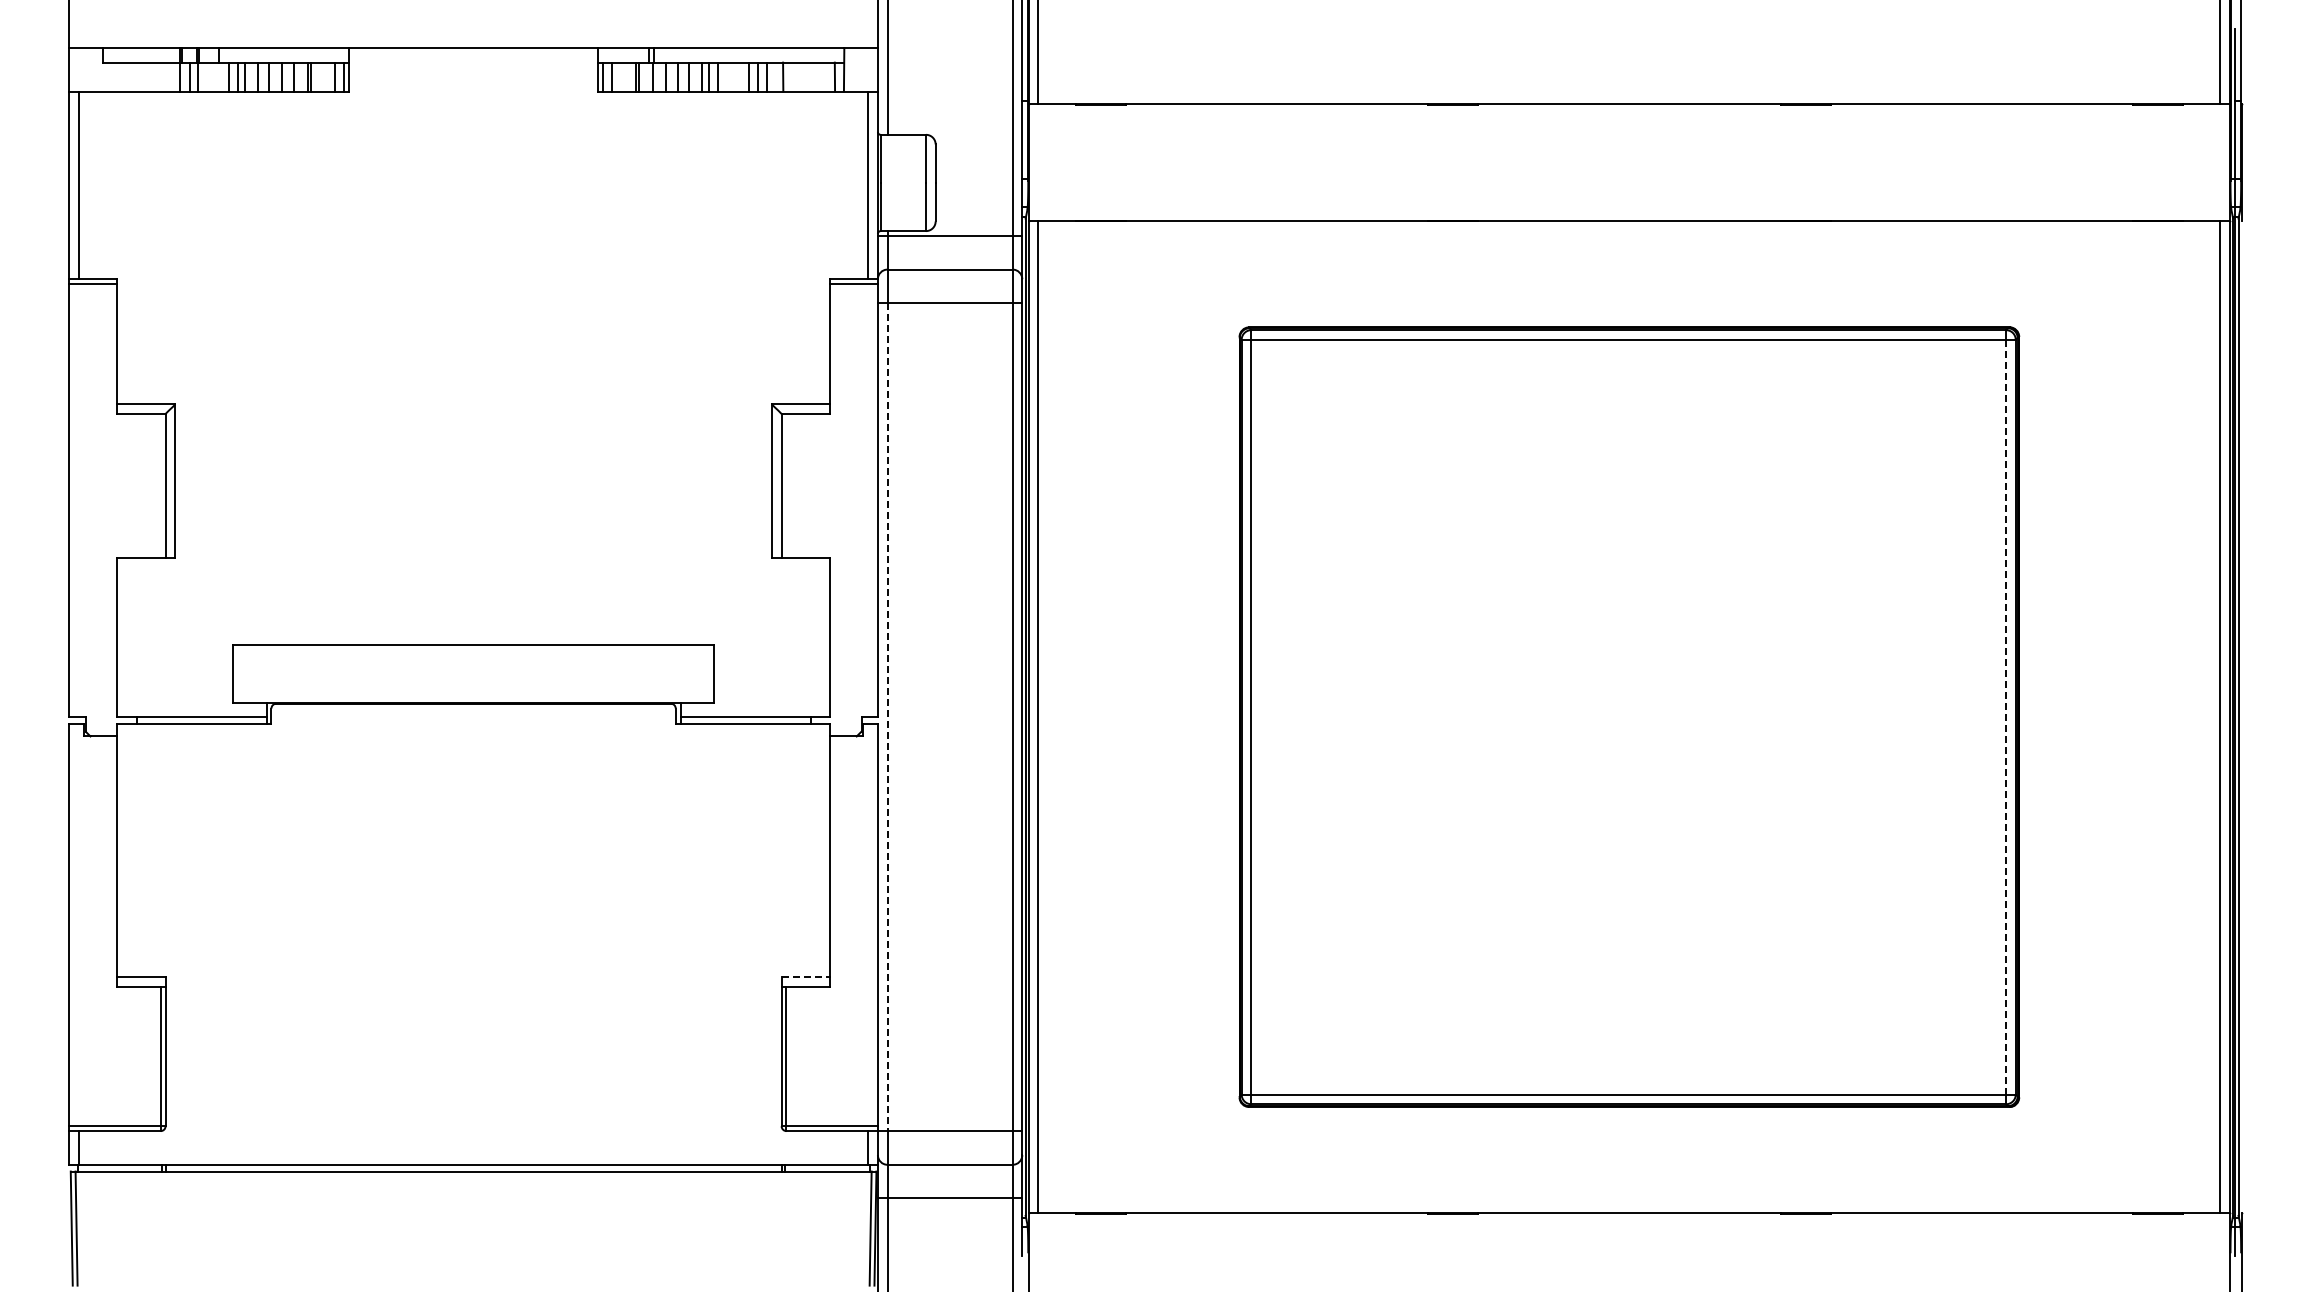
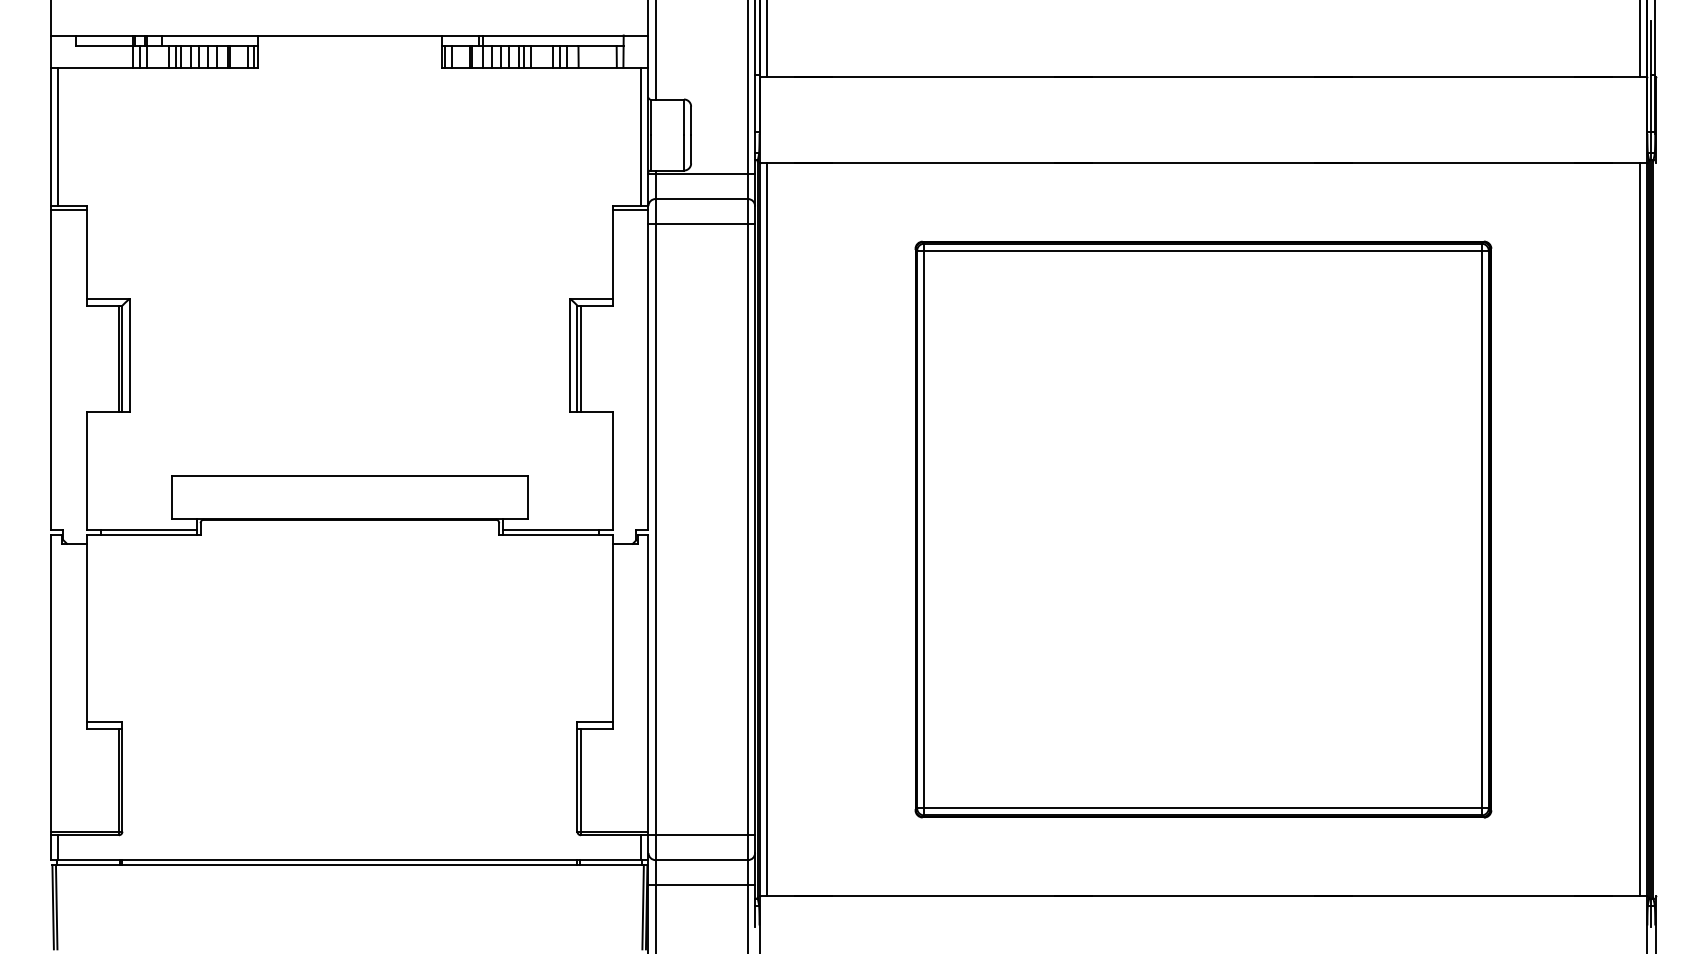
line: (160, 485) -> (118, 358), added
line: (786, 485) -> (580, 358), added
line: (2006, 716) -> (1481, 529), dashed -> solid
line: (887, 717) -> (655, 529), dashed -> solid
line: (806, 977) -> (595, 721), dashed -> solid

